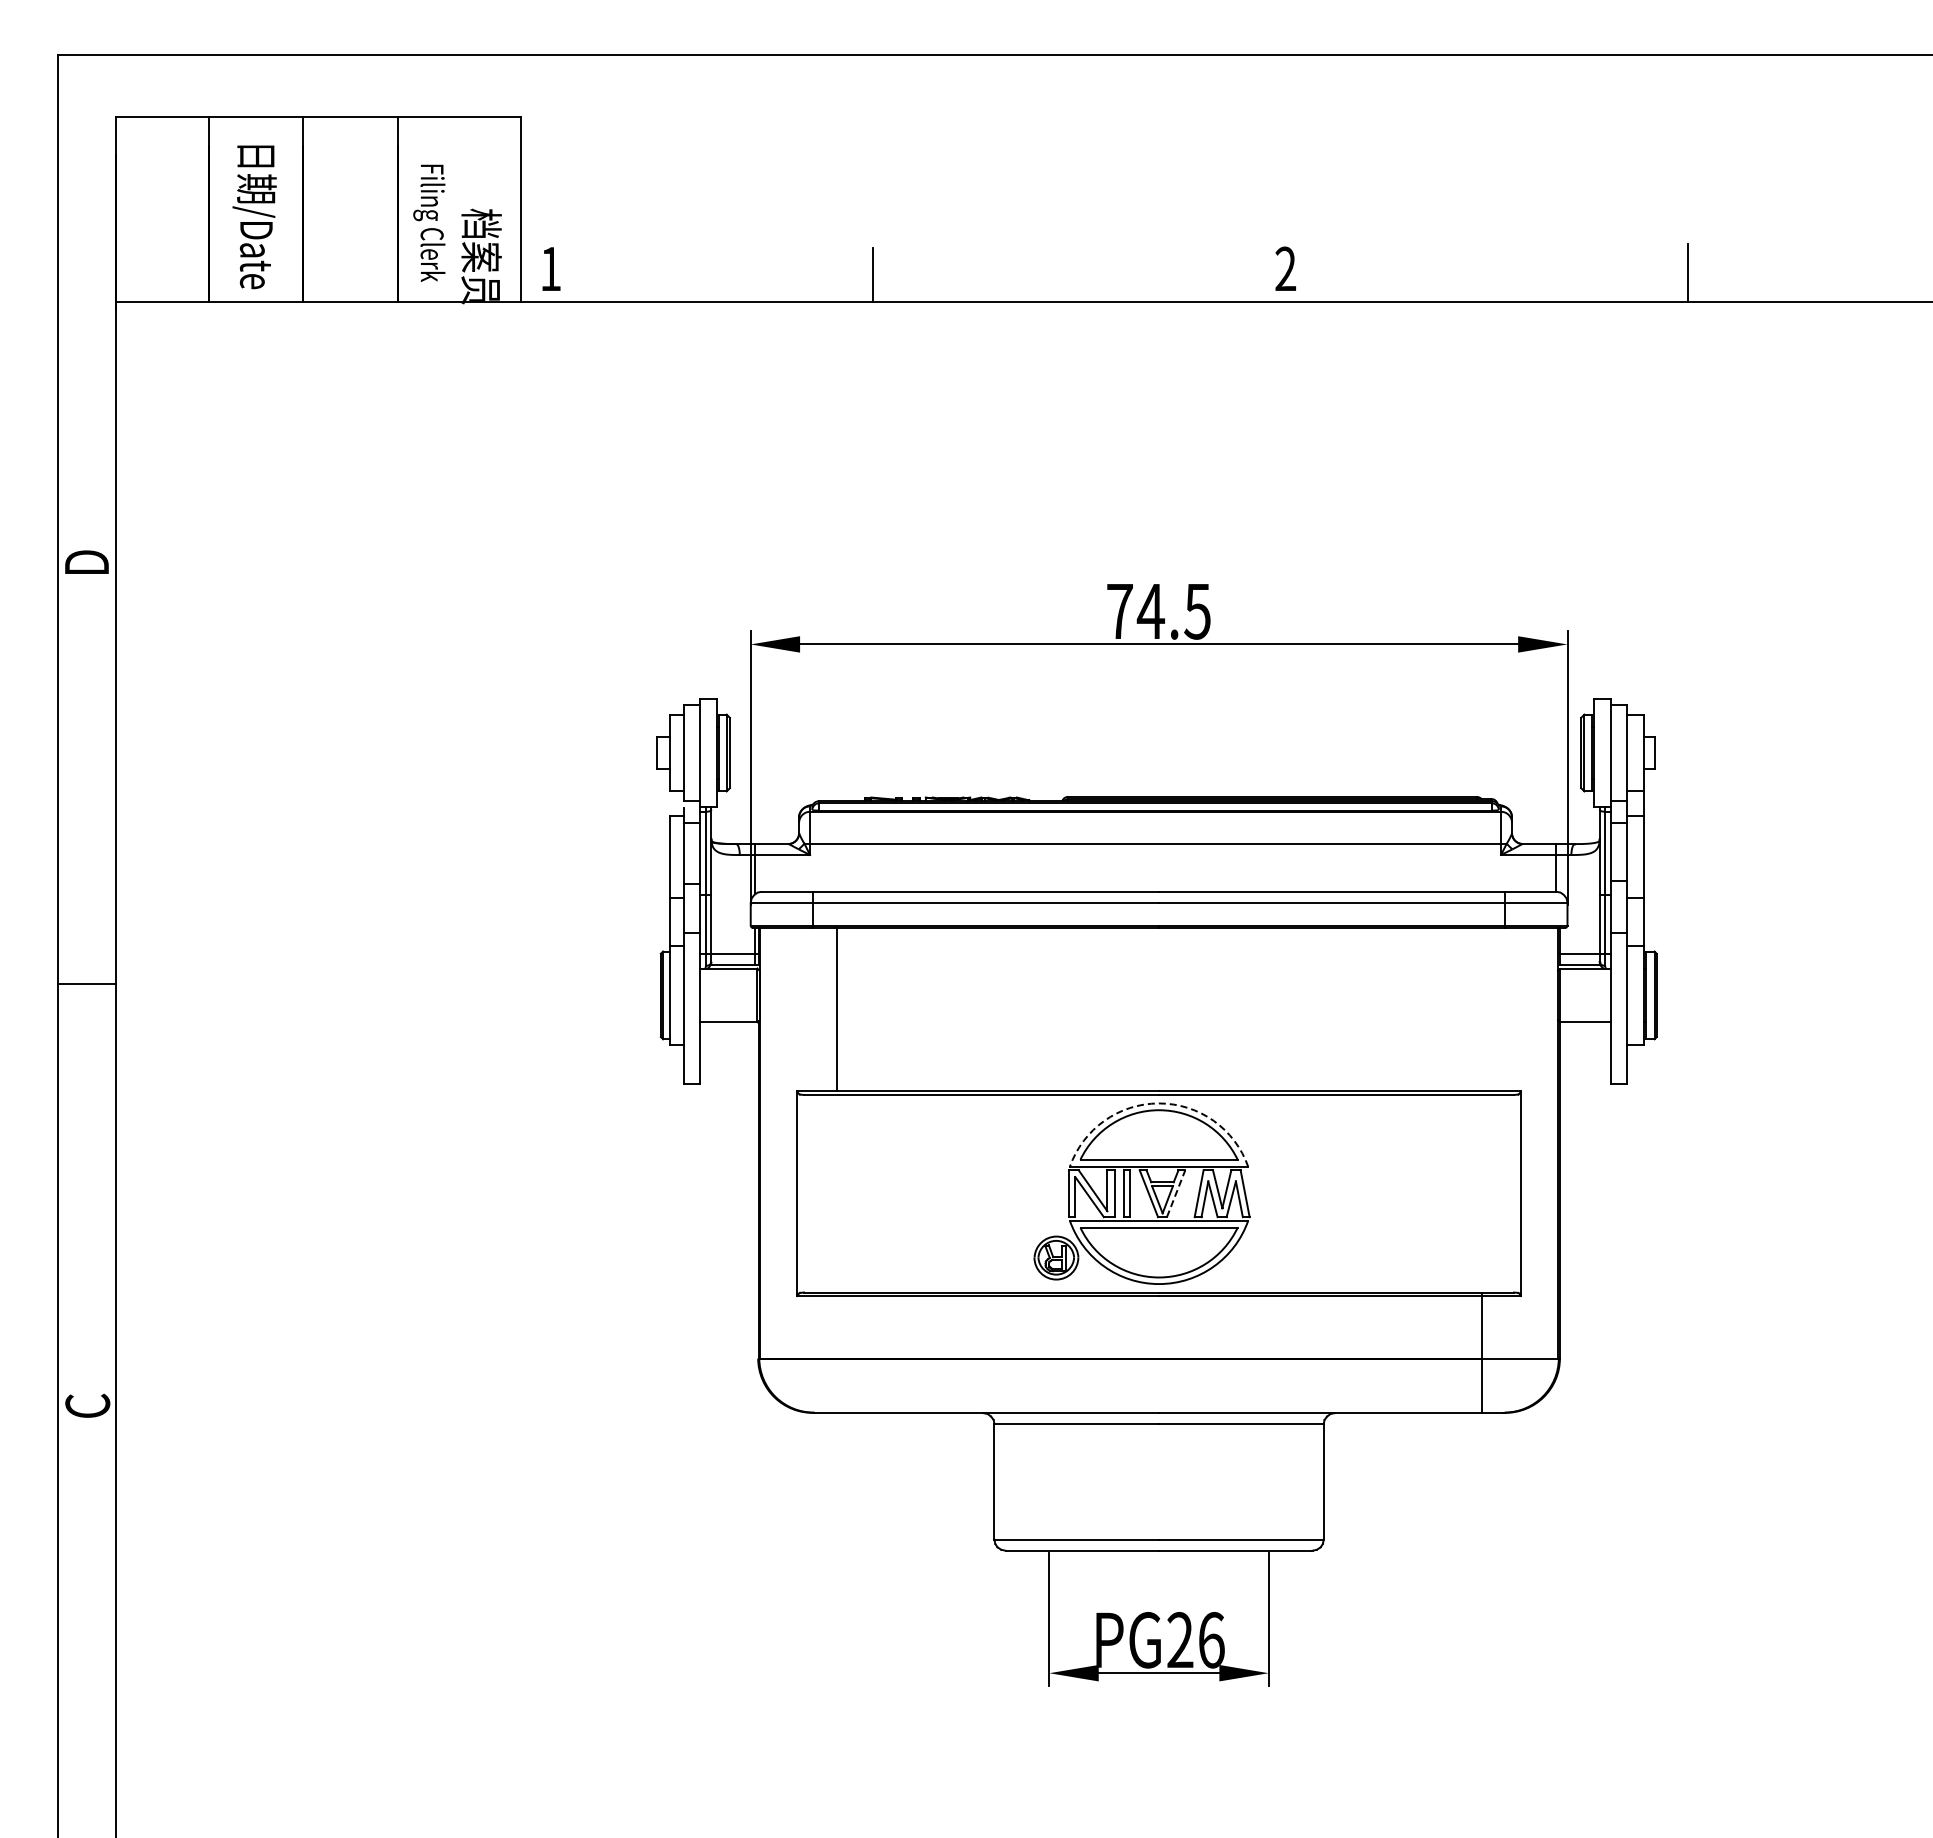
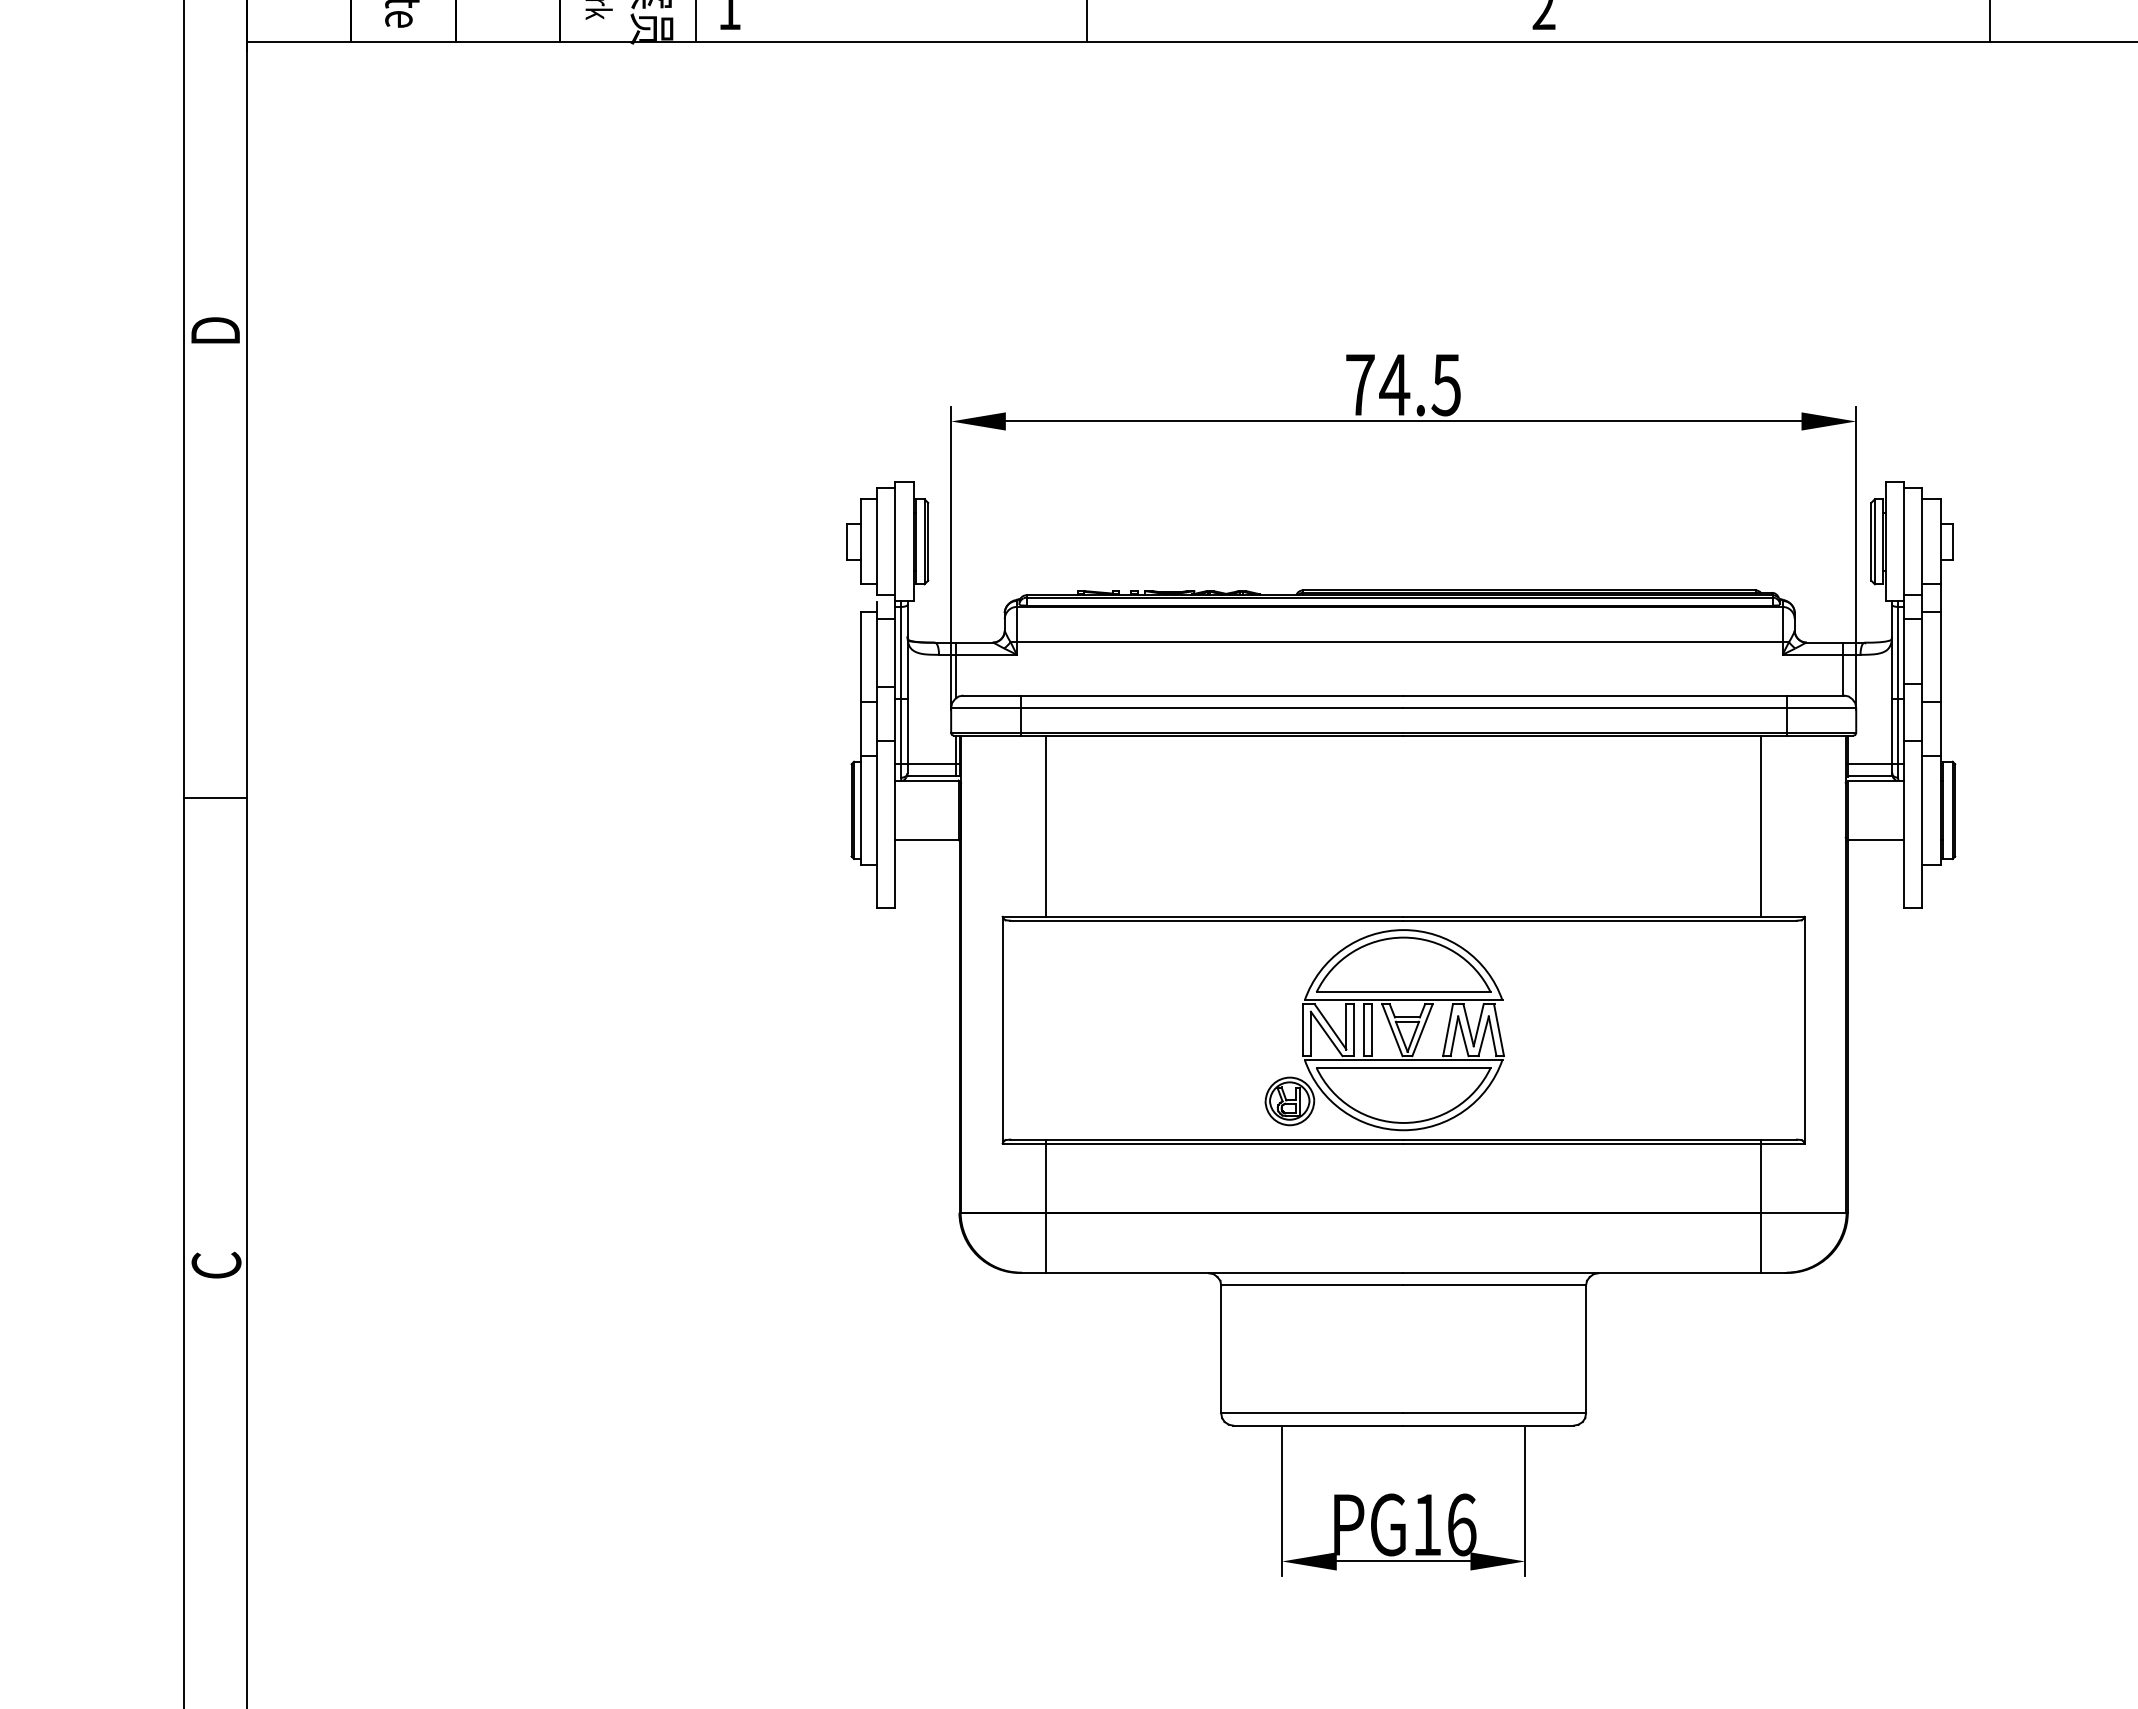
line: (1481, 1009) -> (1760, 825), added
arc: (1159, 1103) -> (1404, 930), dashed -> solid
line: (1176, 1193) -> (1422, 1029), dashed -> solid
line: (836, 1352) -> (1046, 1206), added
text: (1180, 1639) -> (1427, 1524), PG26 -> PG16

